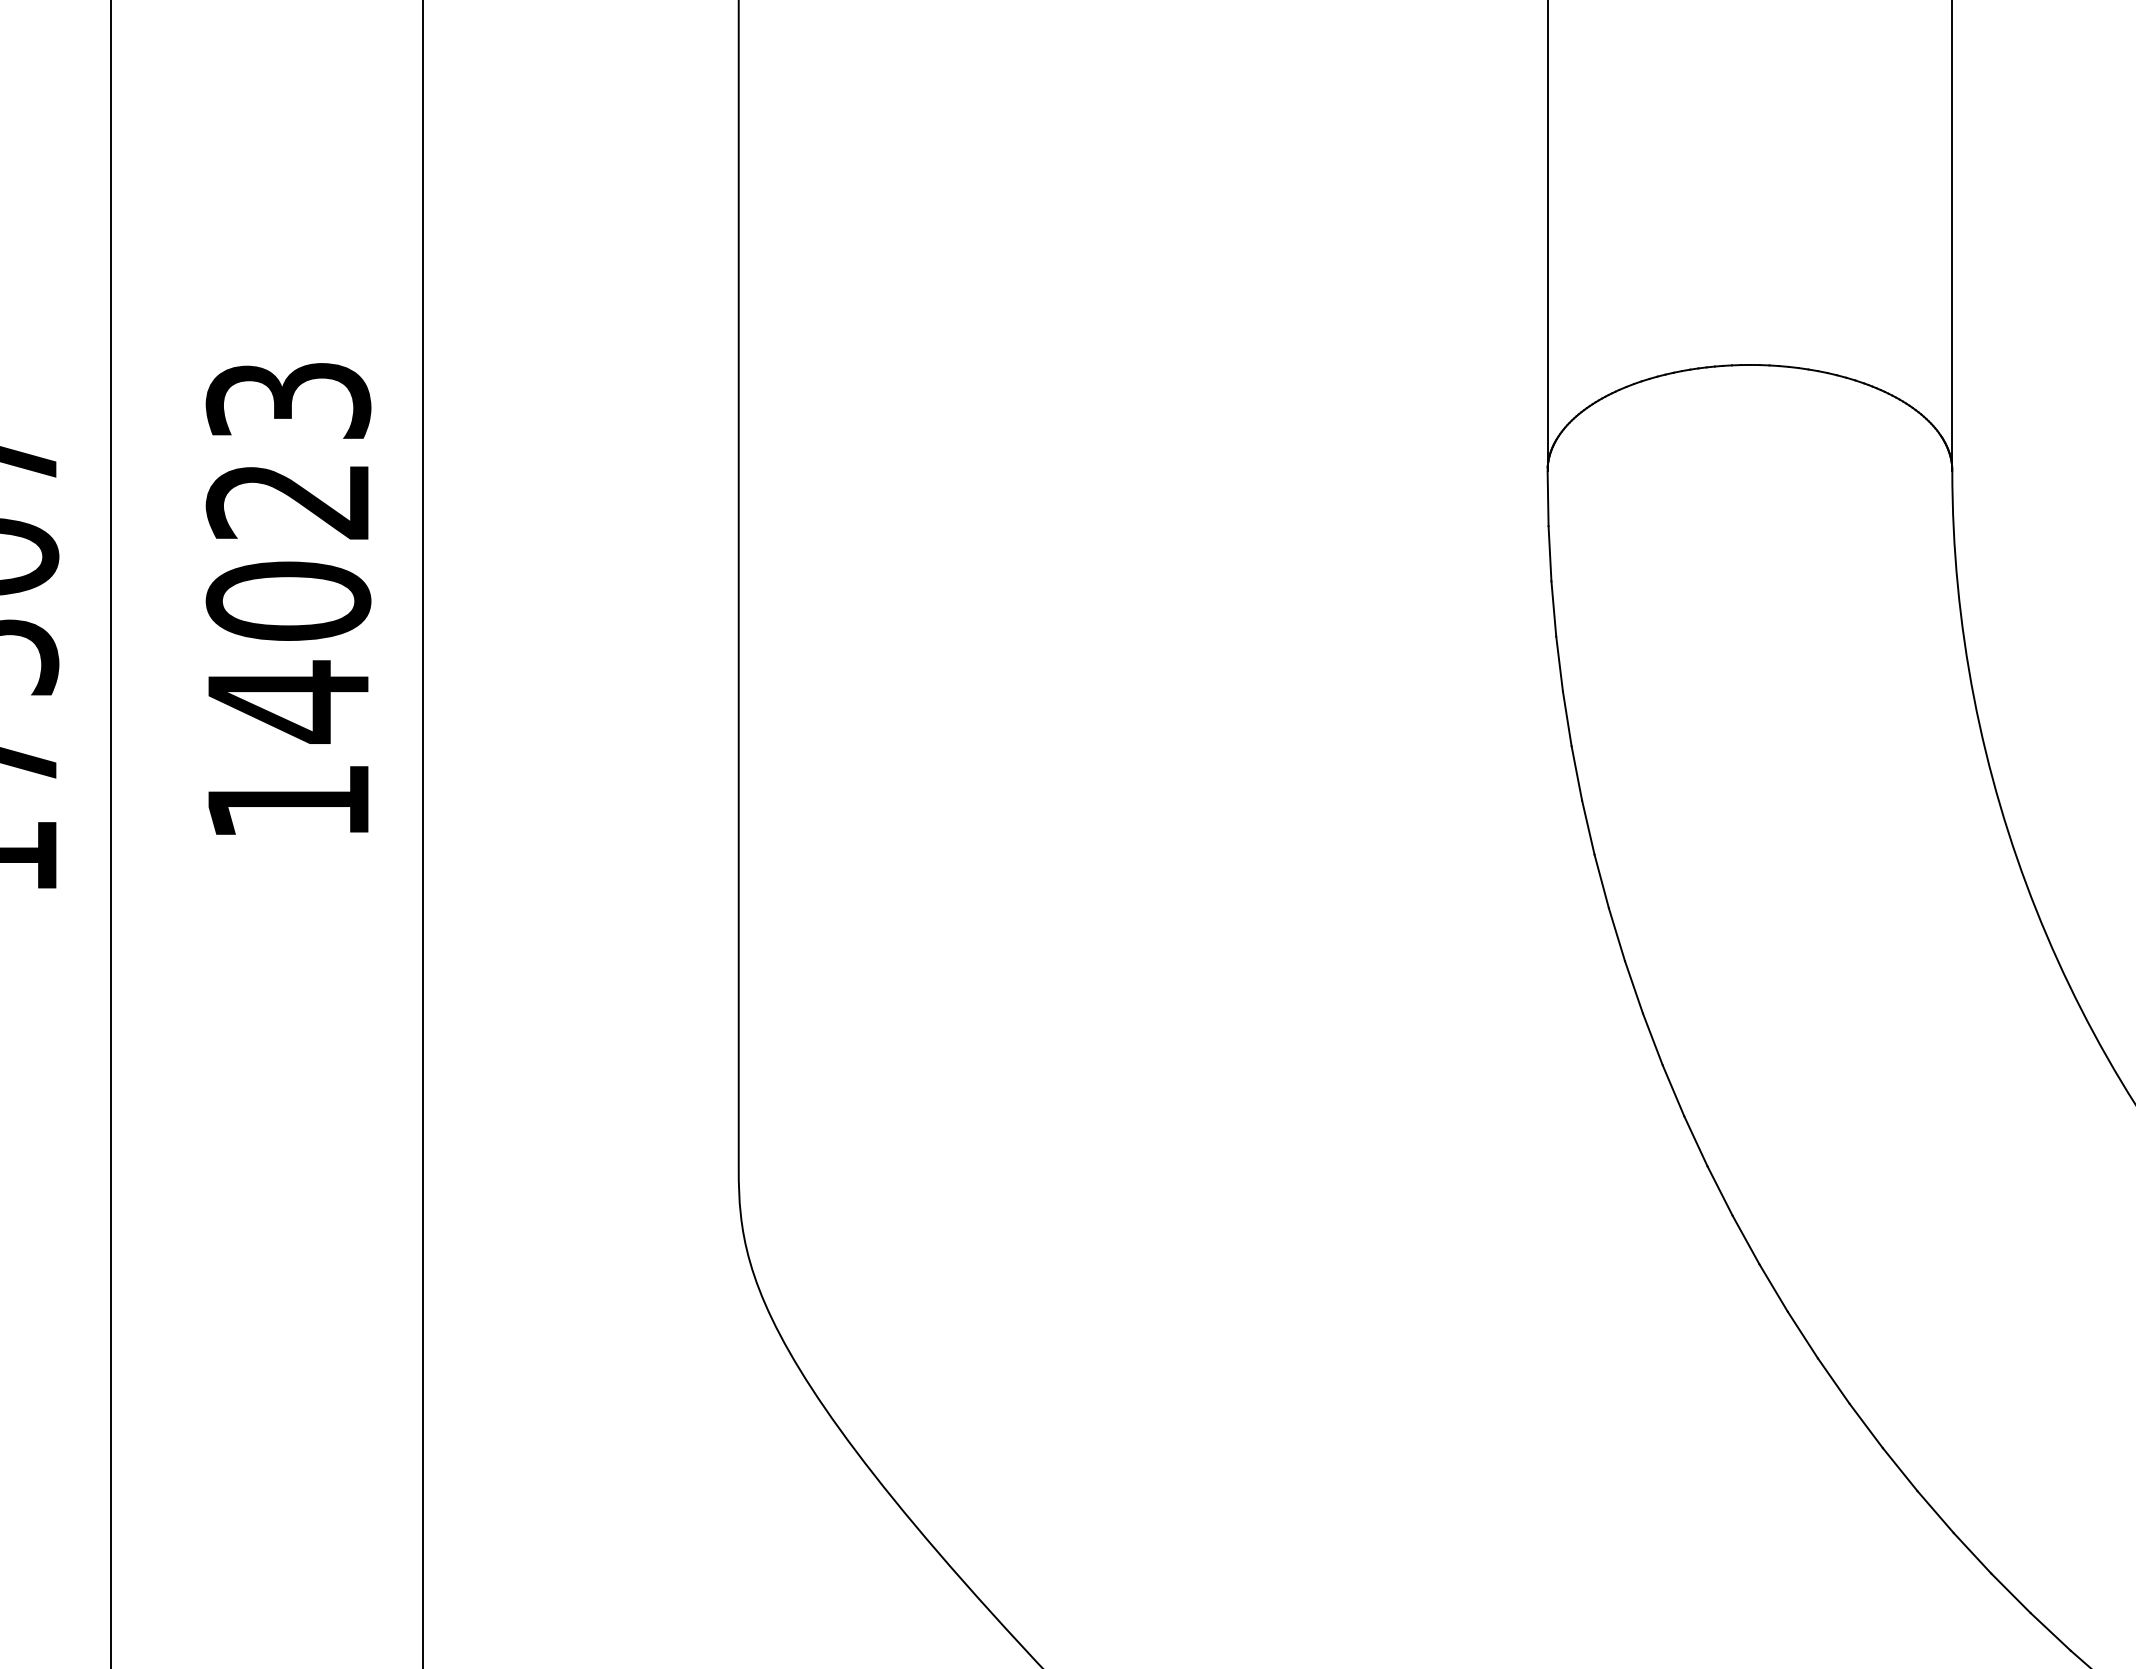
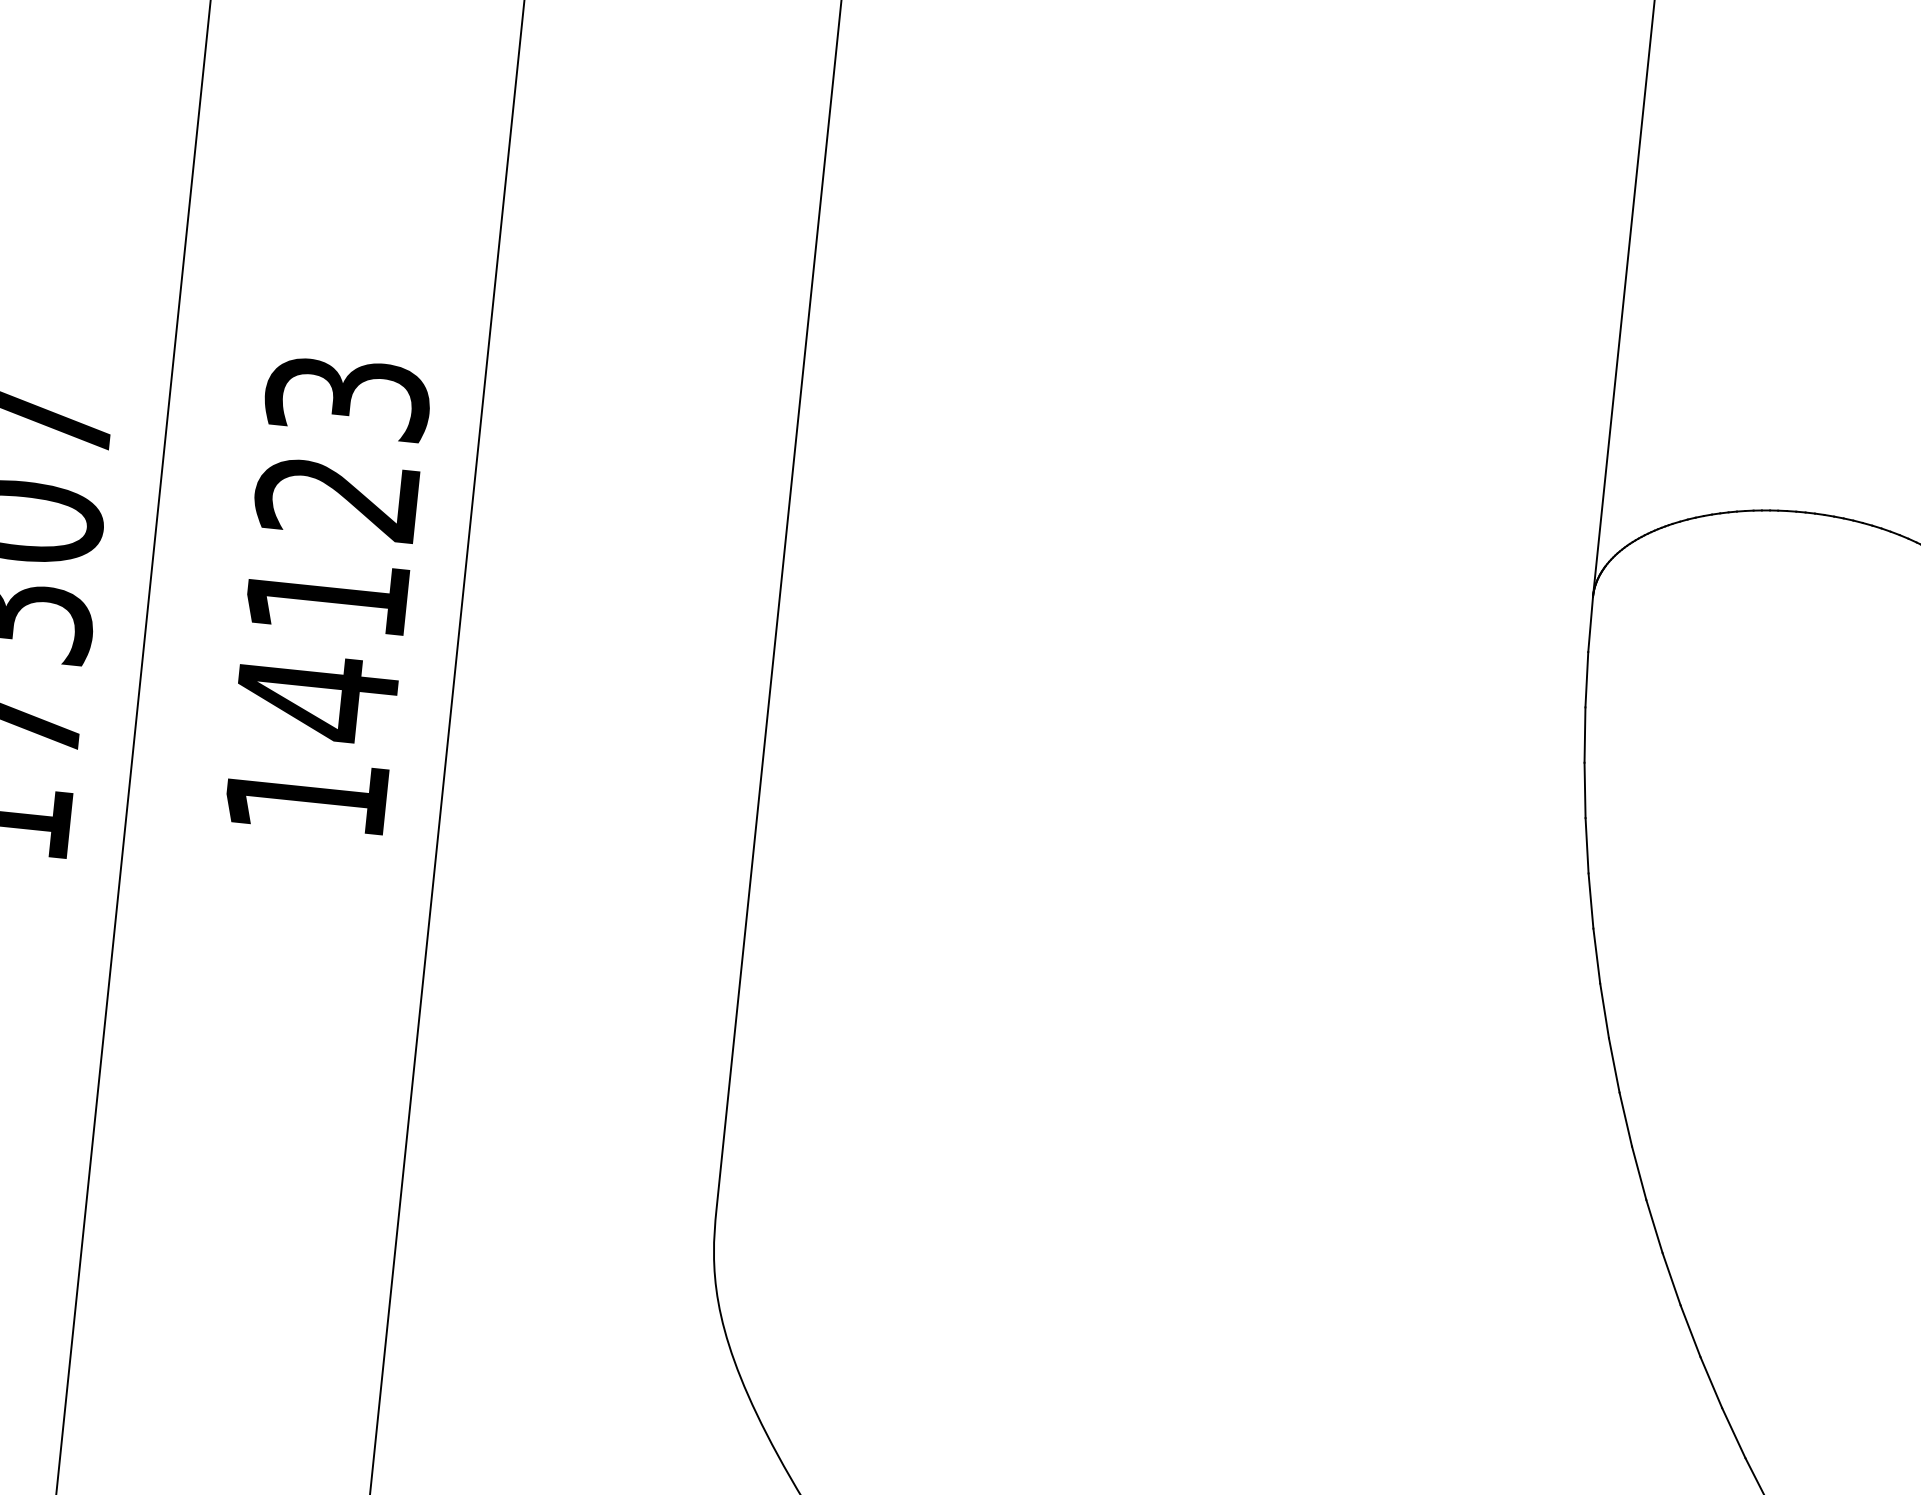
text: (288, 600) -> (327, 596), 14023 -> 14123

